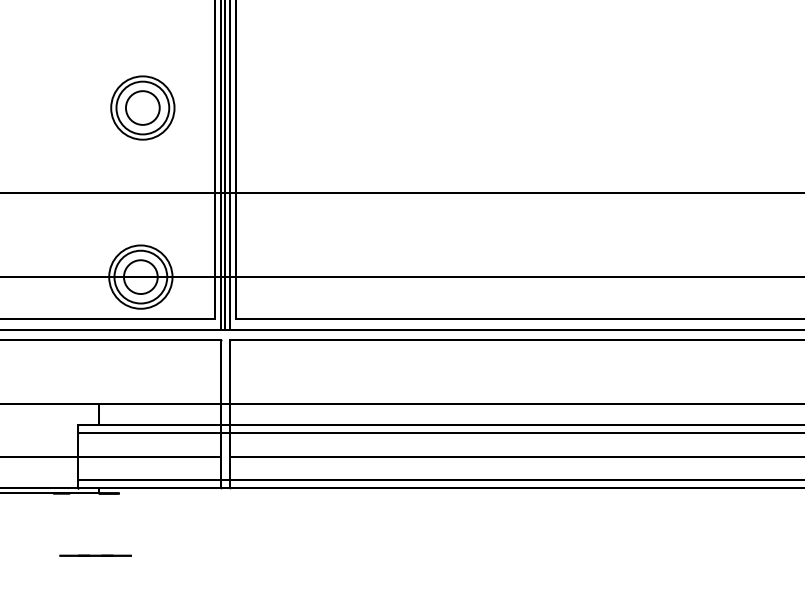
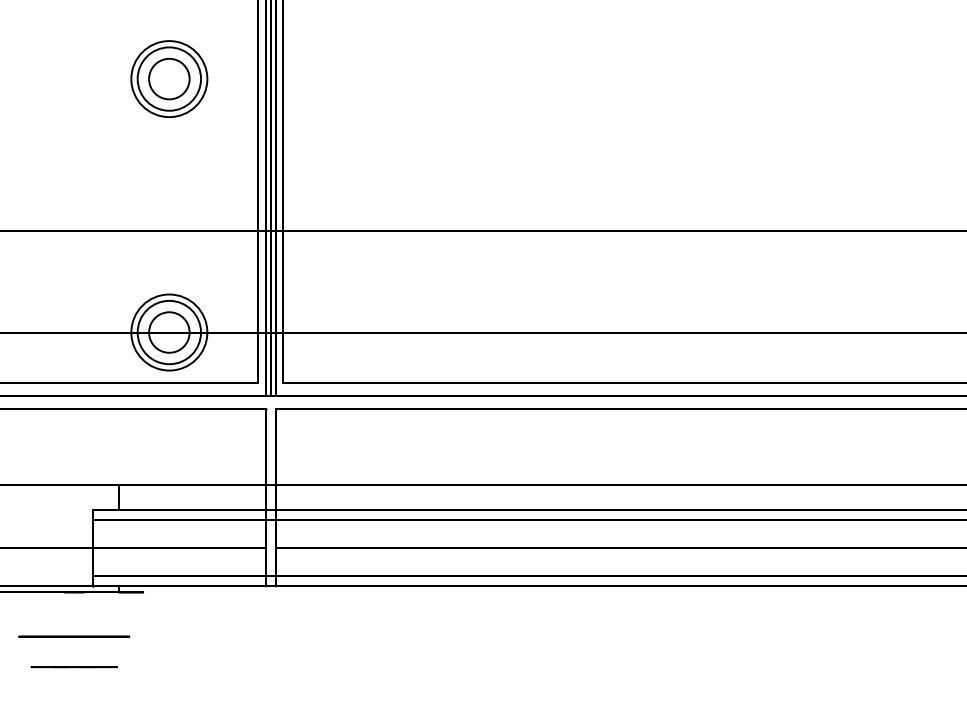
part: (142, 107) -> (168, 78), moved
circle: (61, 530) -> (74, 636), added
line: (95, 555) -> (74, 666), moved

